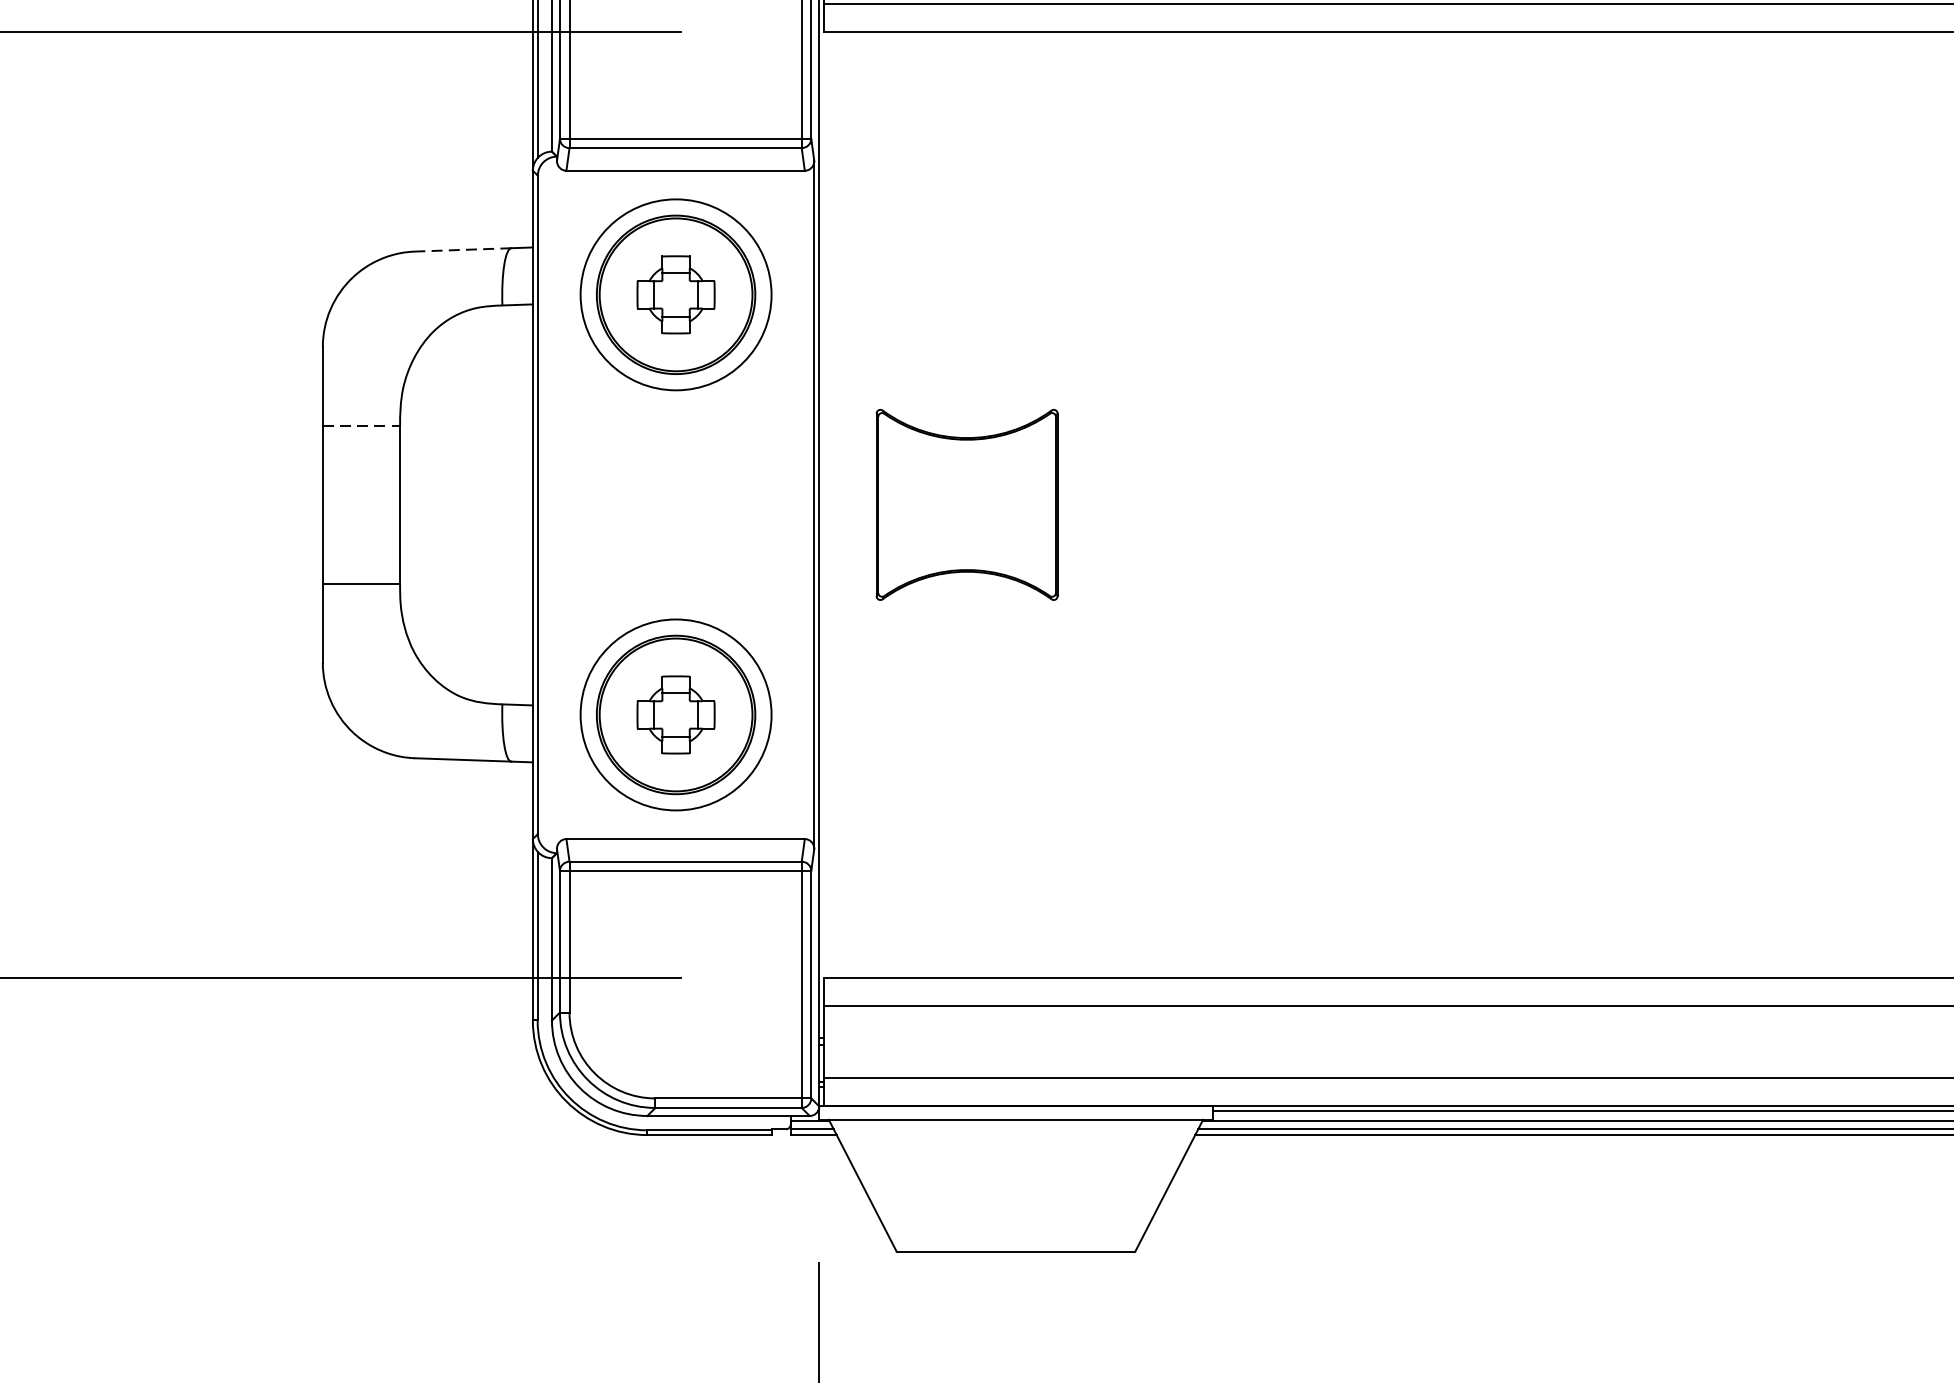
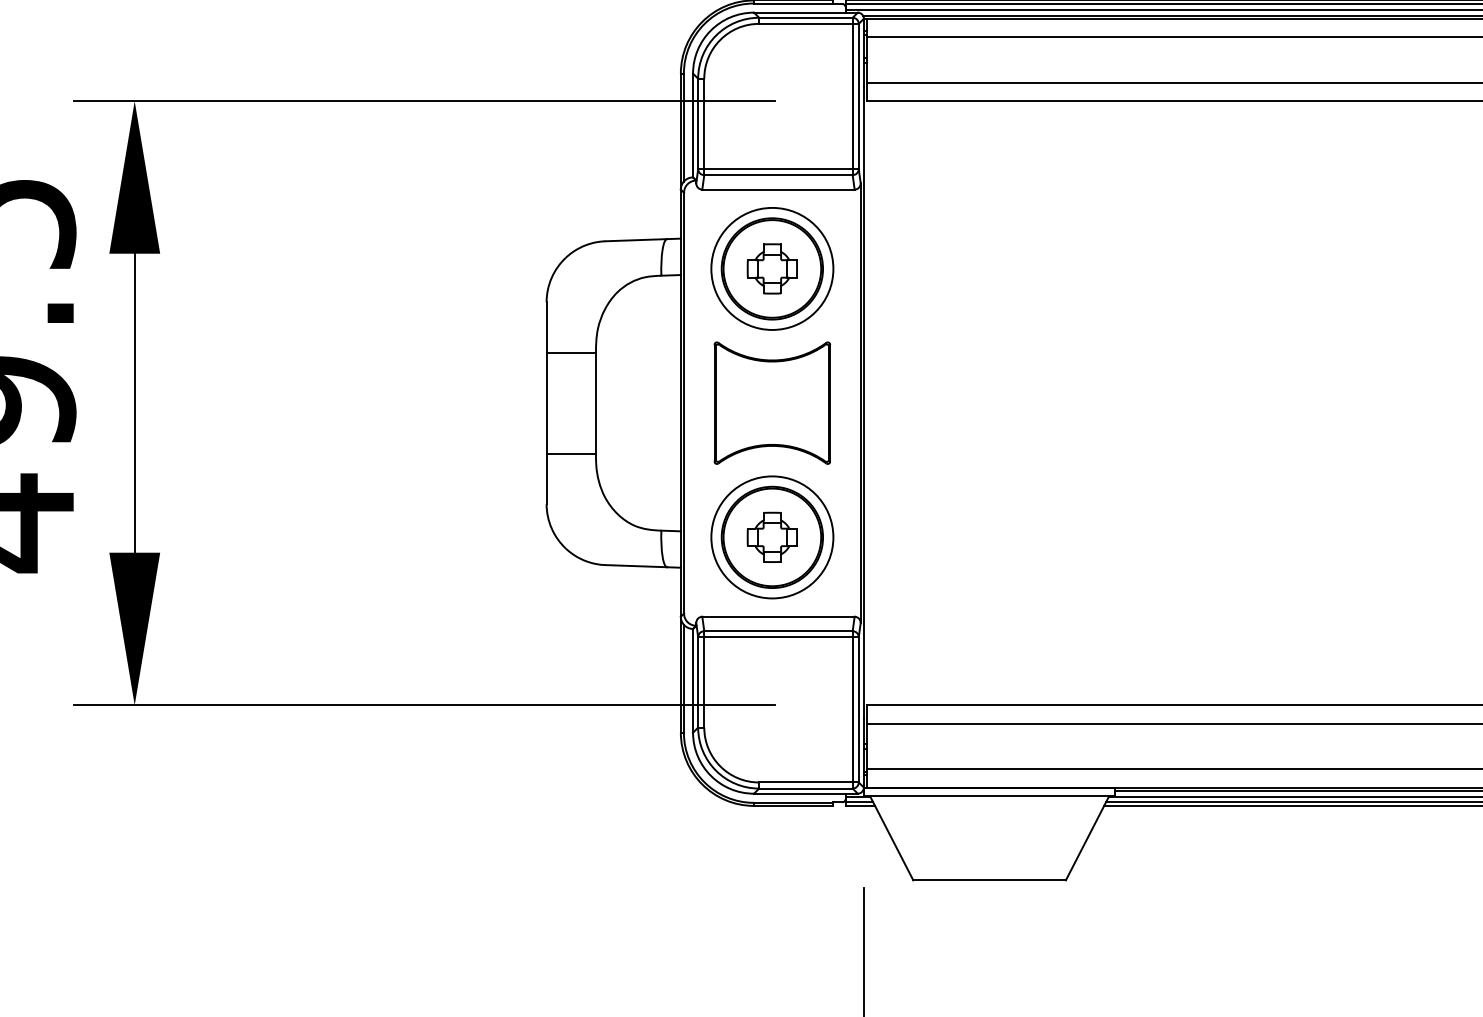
line: (463, 250) -> (636, 240), dashed -> solid
line: (361, 425) -> (571, 352), dashed -> solid
part: (965, 503) -> (771, 402), moved

